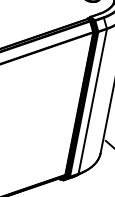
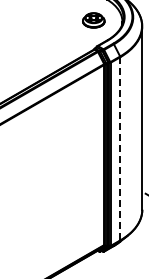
line: (92, 101) -> (120, 148), solid -> dashed

